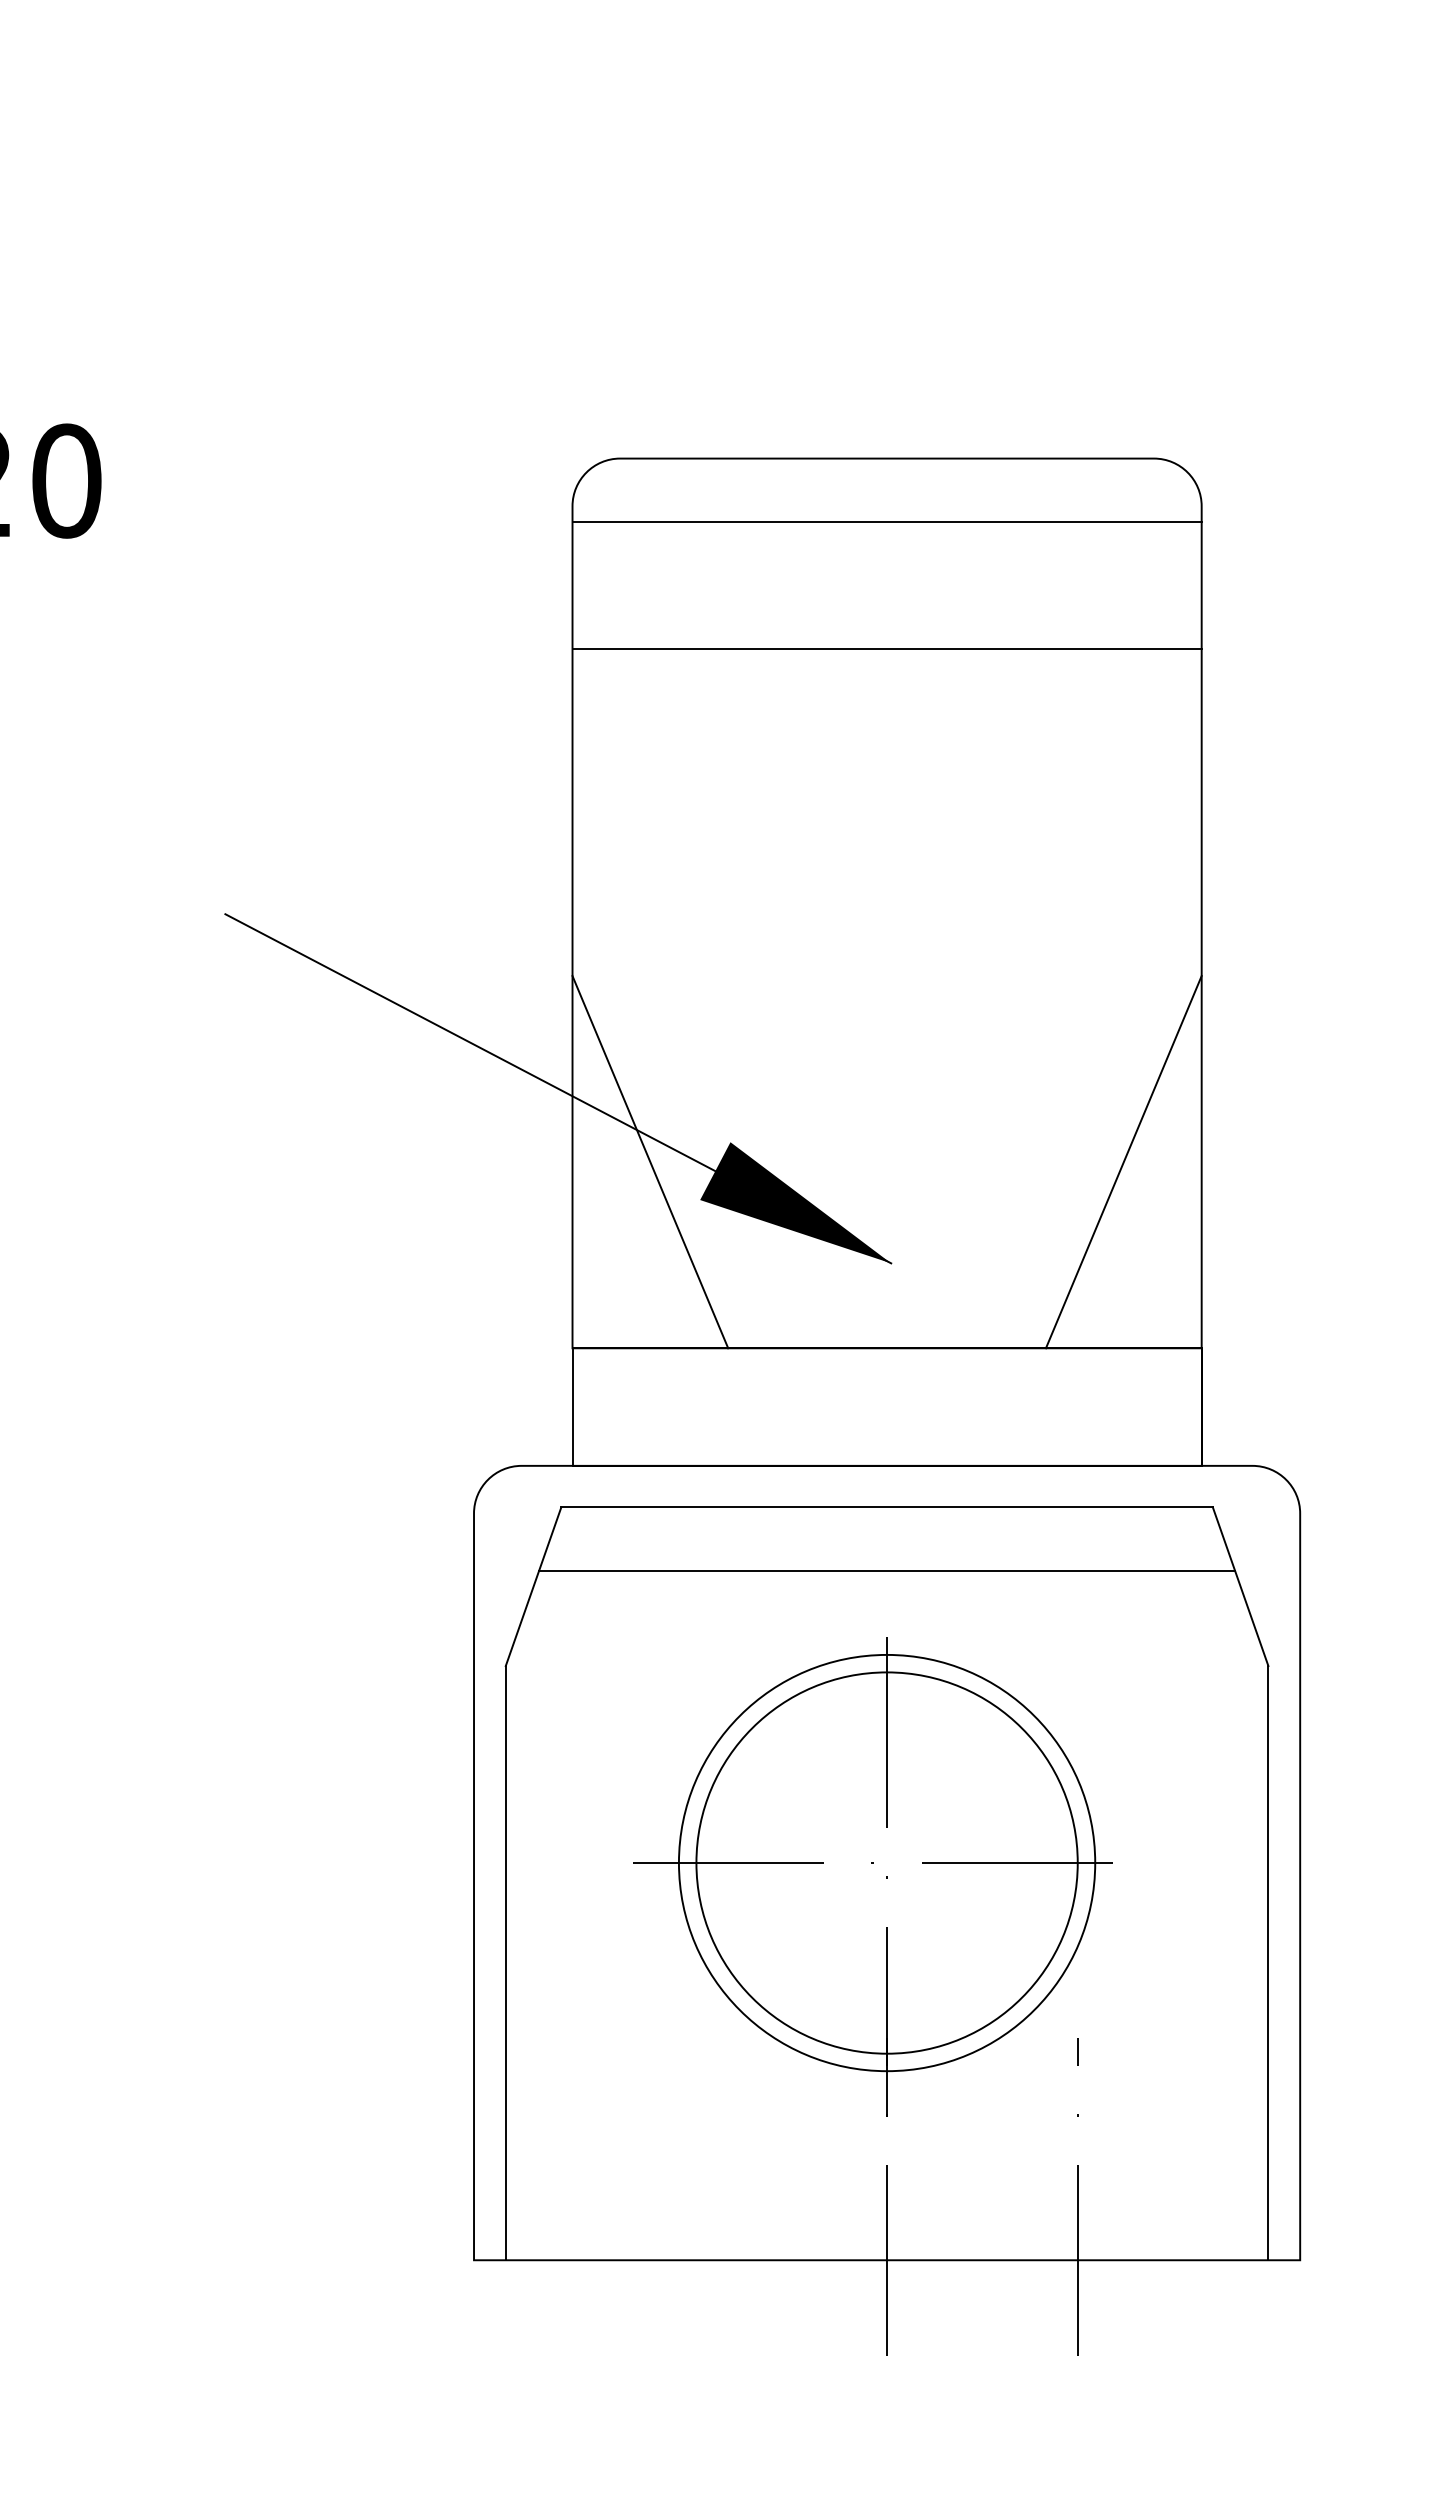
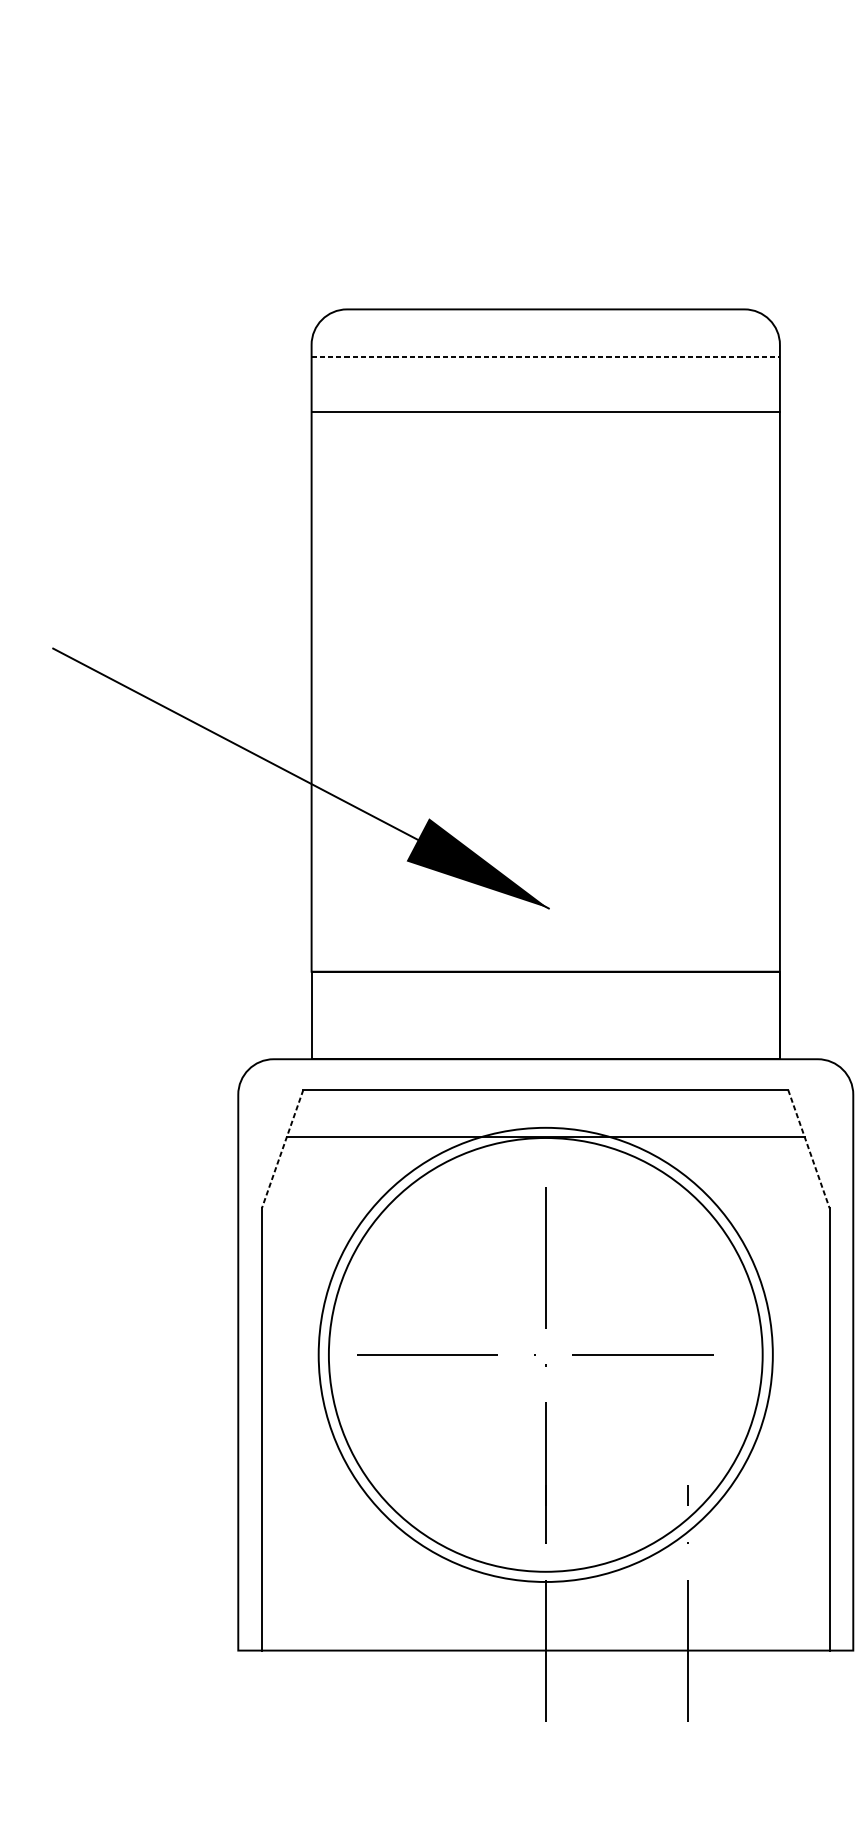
line: (887, 522) -> (546, 356), solid -> dashed
line: (886, 649) -> (545, 412), moved
line: (650, 1162) -> (369, 833), removed
line: (1123, 1162) -> (721, 833), removed
line: (533, 1587) -> (282, 1149), solid -> dashed
line: (1240, 1587) -> (808, 1149), solid -> dashed
circle: (886, 1862) -> (545, 1354), size x1.4
circle: (886, 1862) -> (545, 1354), size x1.6

